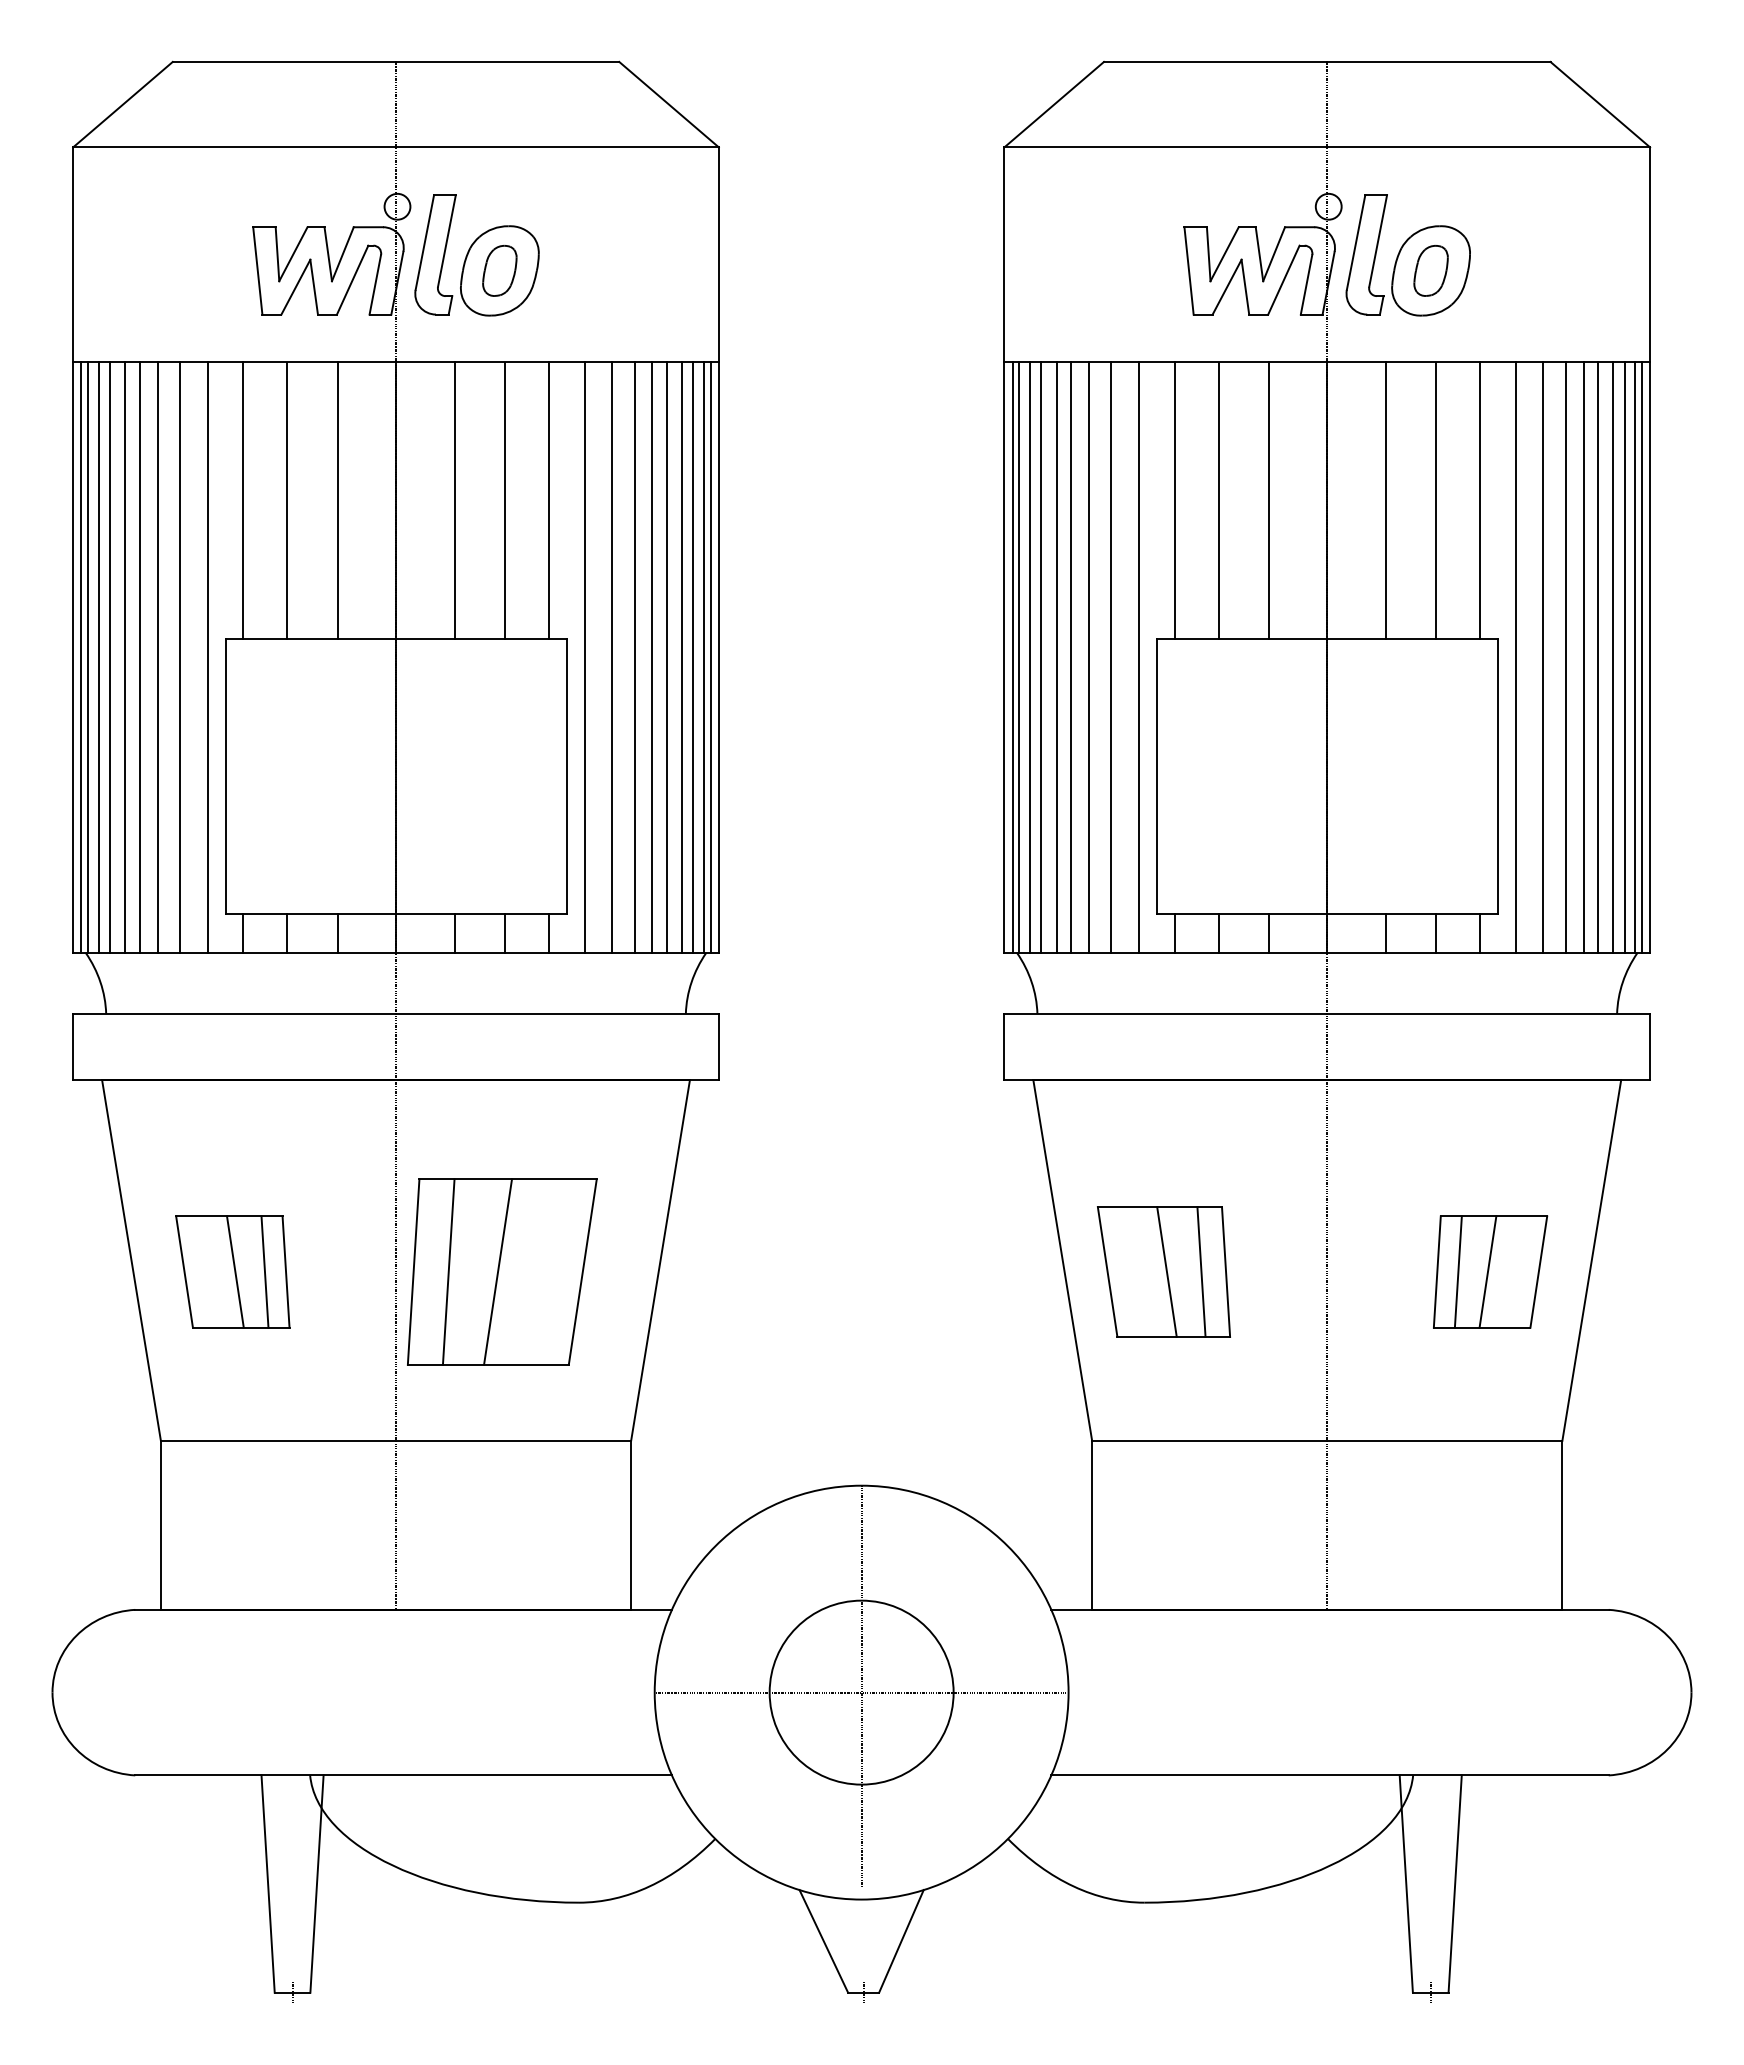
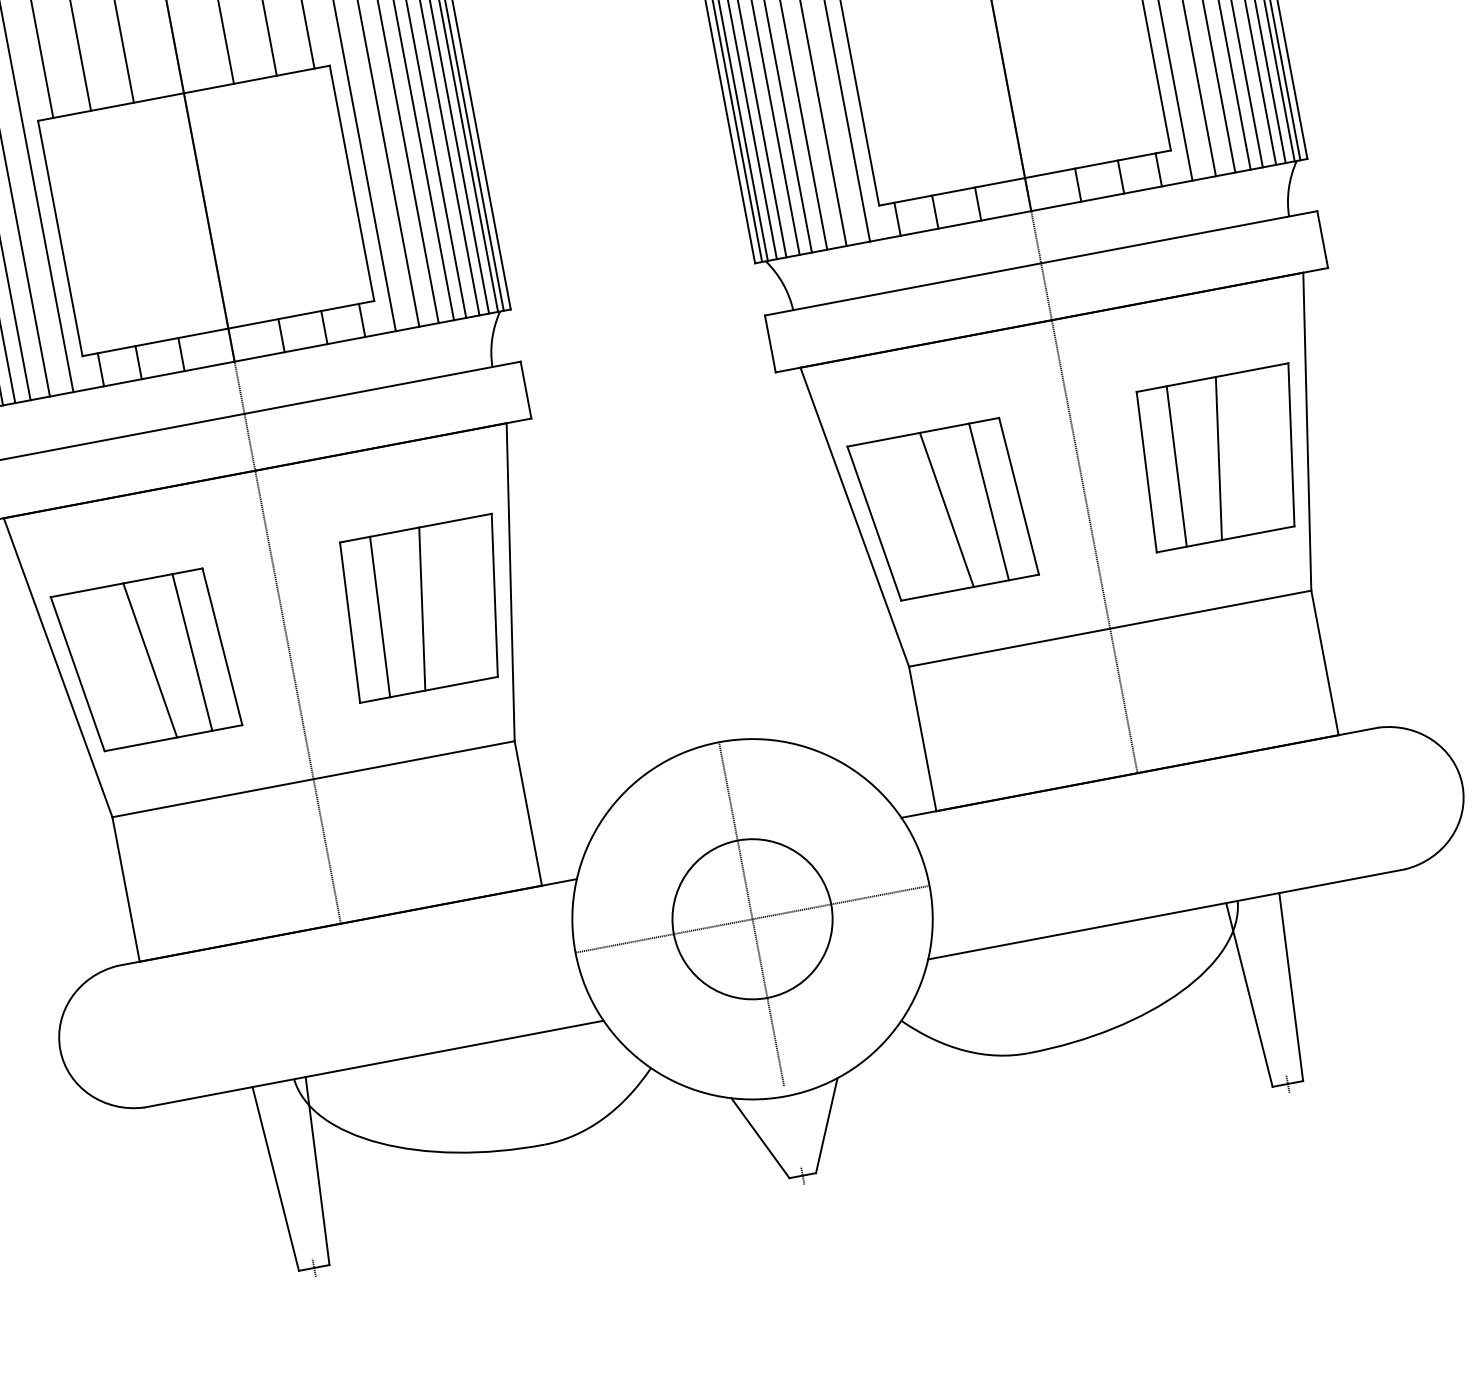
part: (232, 1271) -> (146, 660), size x1.67
part: (502, 1271) -> (426, 607), moved
part: (1163, 1271) -> (942, 510), size x1.43
part: (1490, 1271) -> (1222, 457), size x1.67

